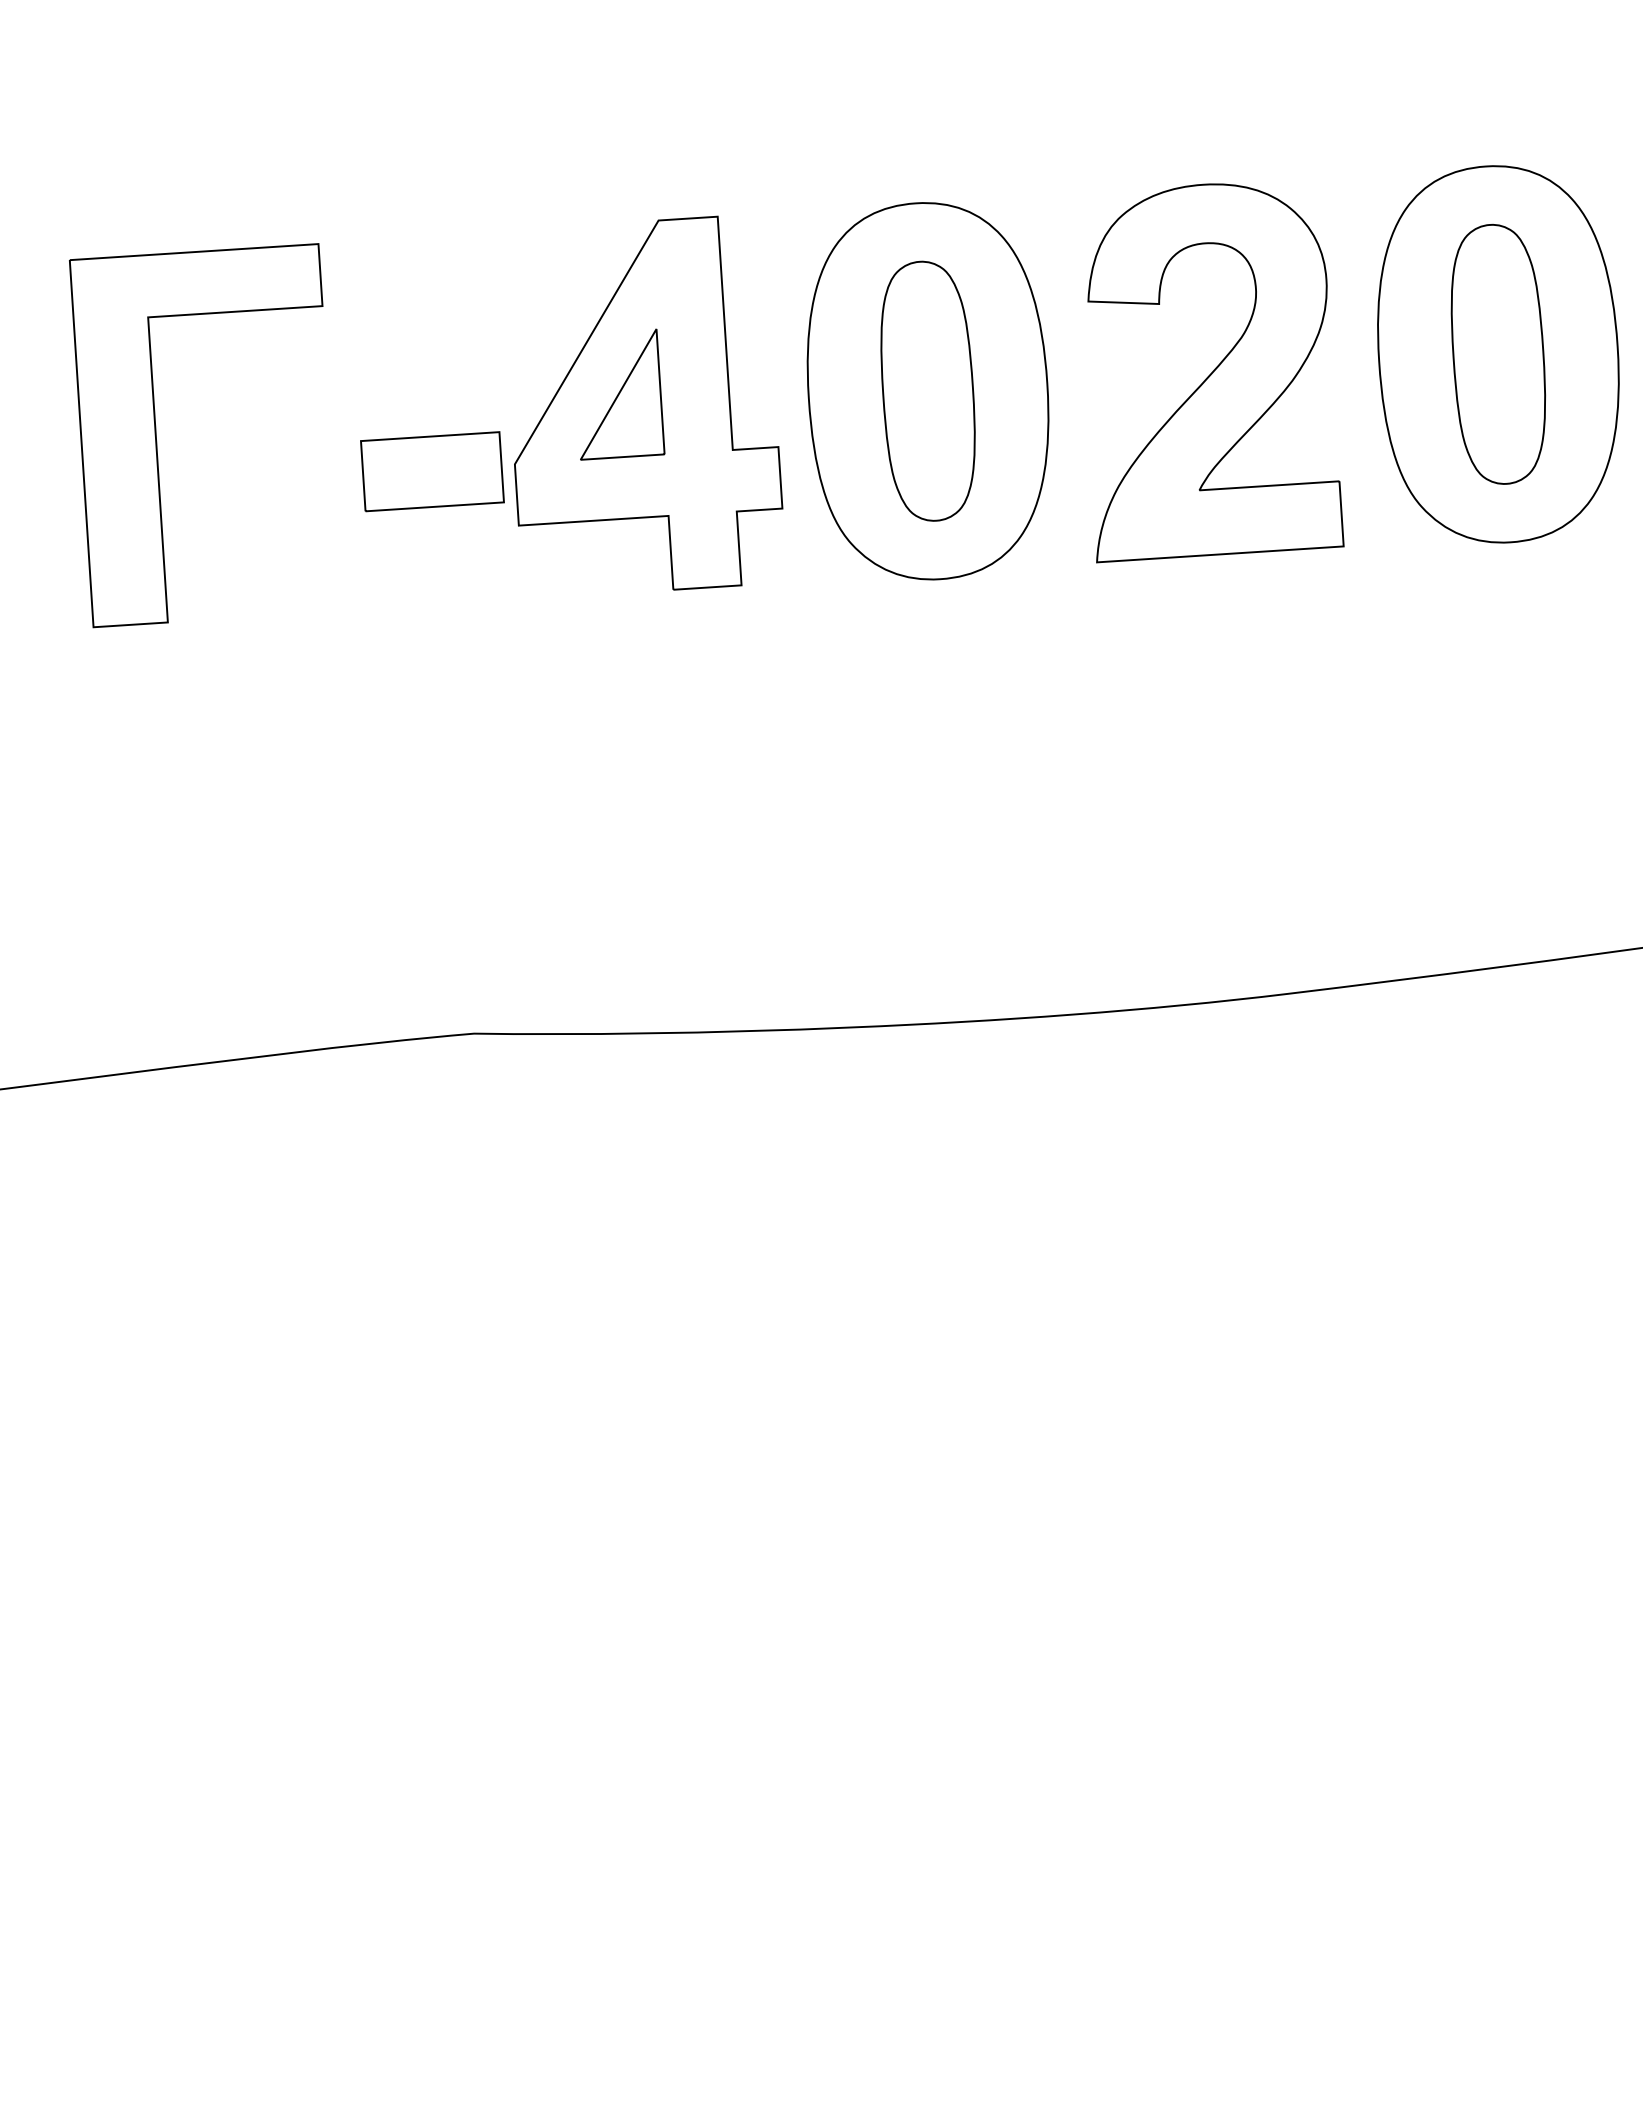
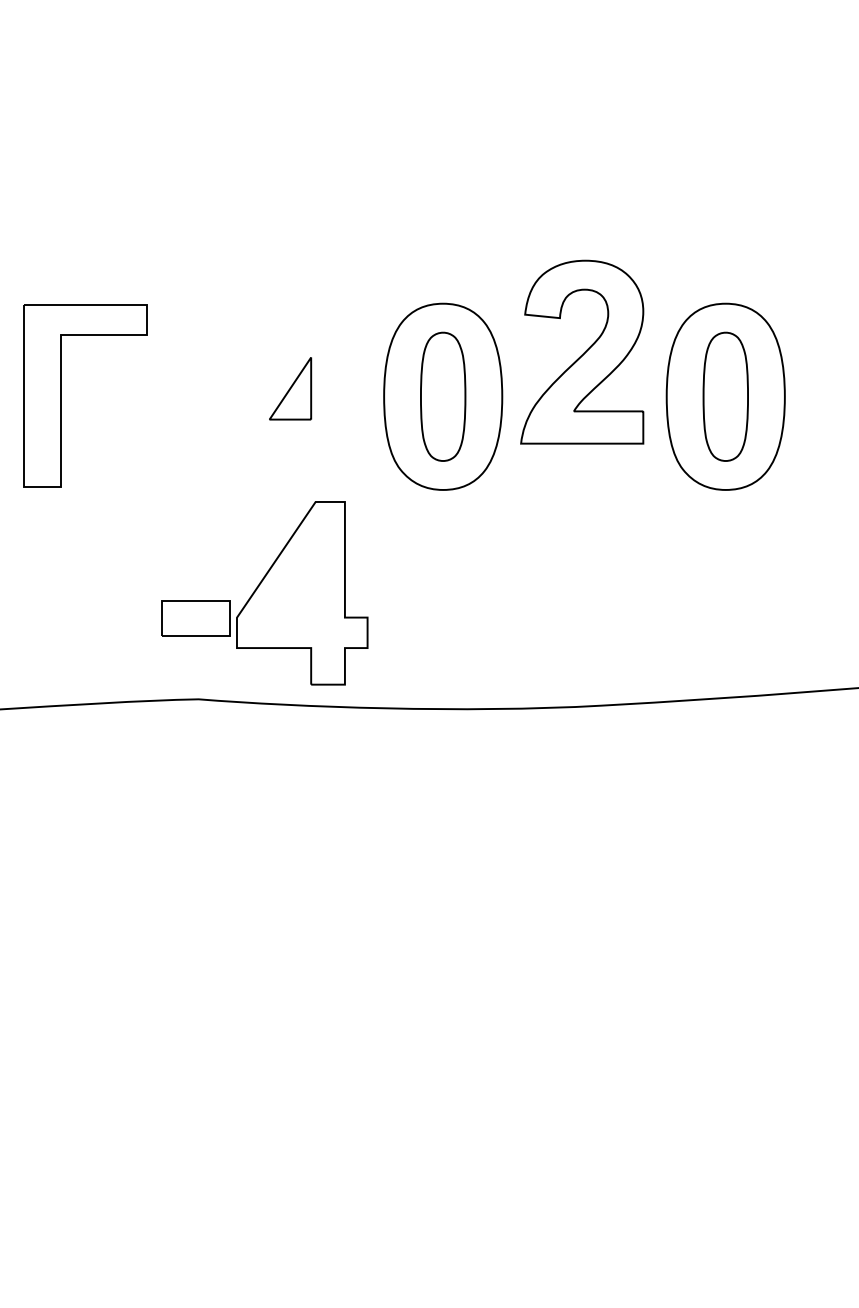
part: (1208, 368) -> (582, 351), moved
part: (567, 411) -> (264, 593), moved

